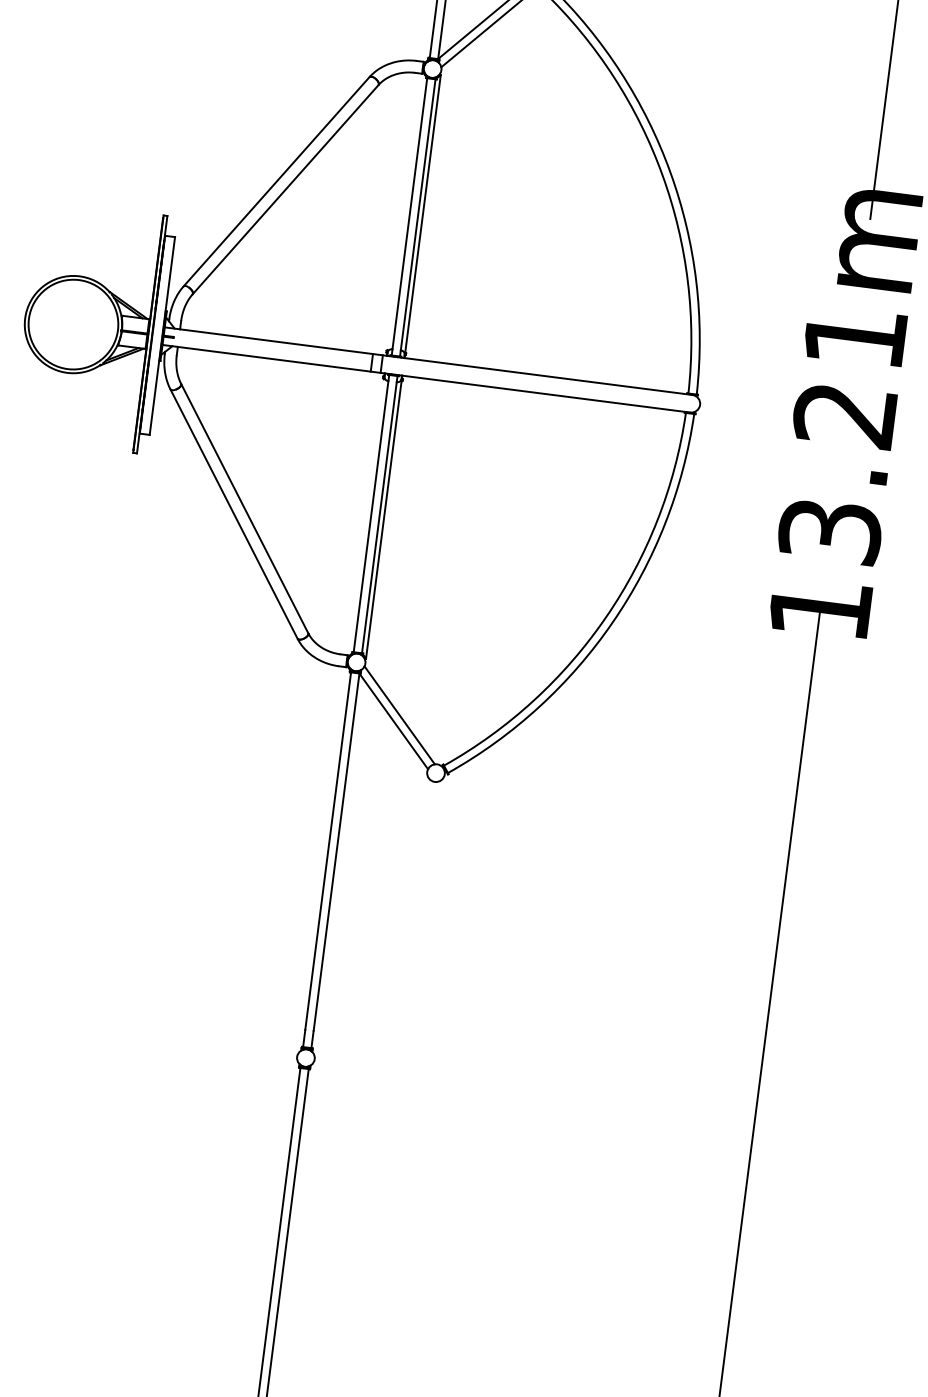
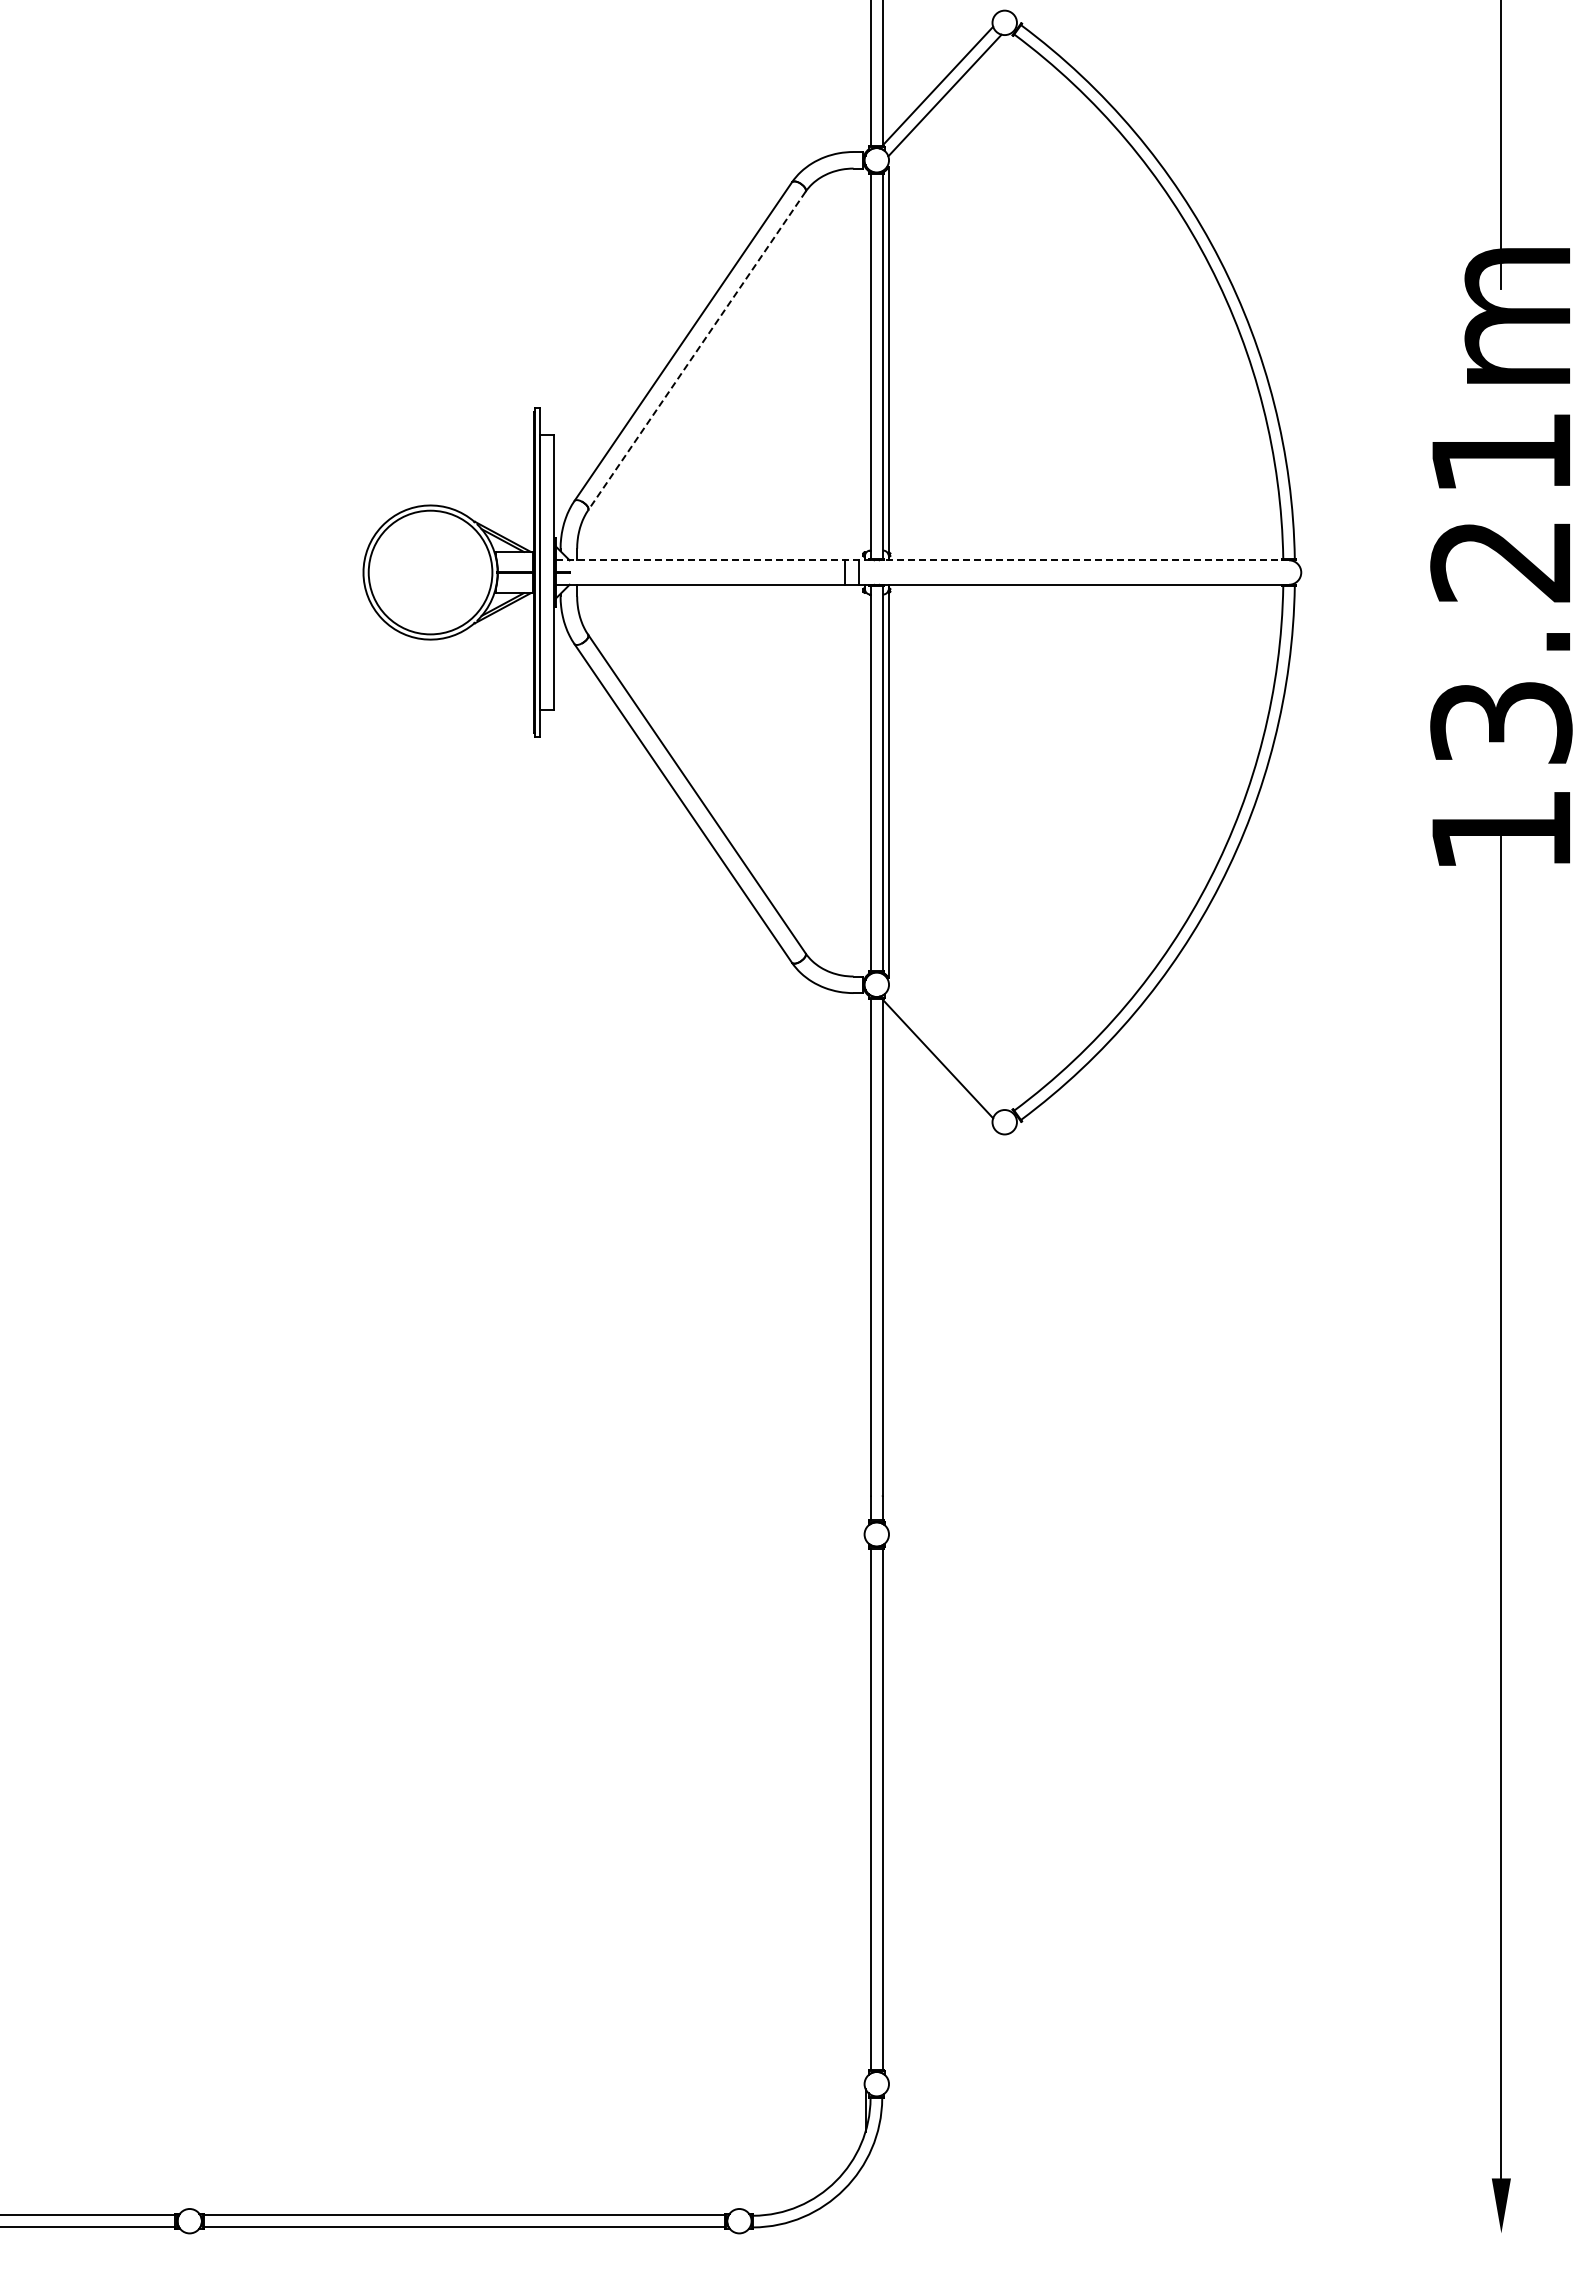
line: (285, 190) -> (696, 351), solid -> dashed
line: (428, 361) -> (922, 560), solid -> dashed
line: (399, 715) -> (944, 1049), removed

